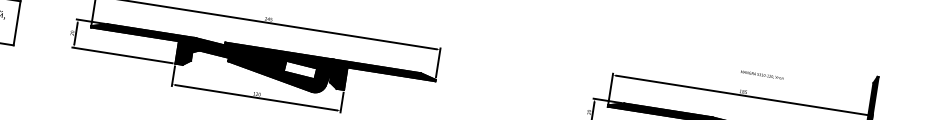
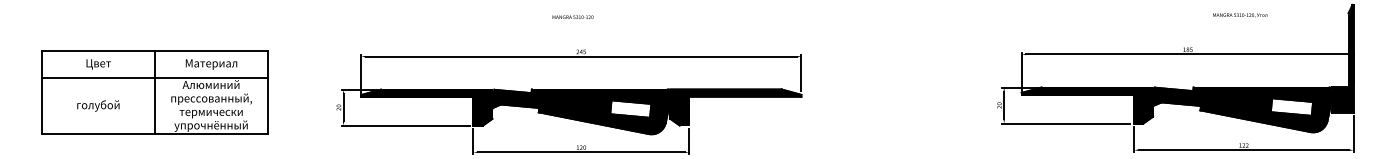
text: (762, 75) -> (1240, 15), moved

